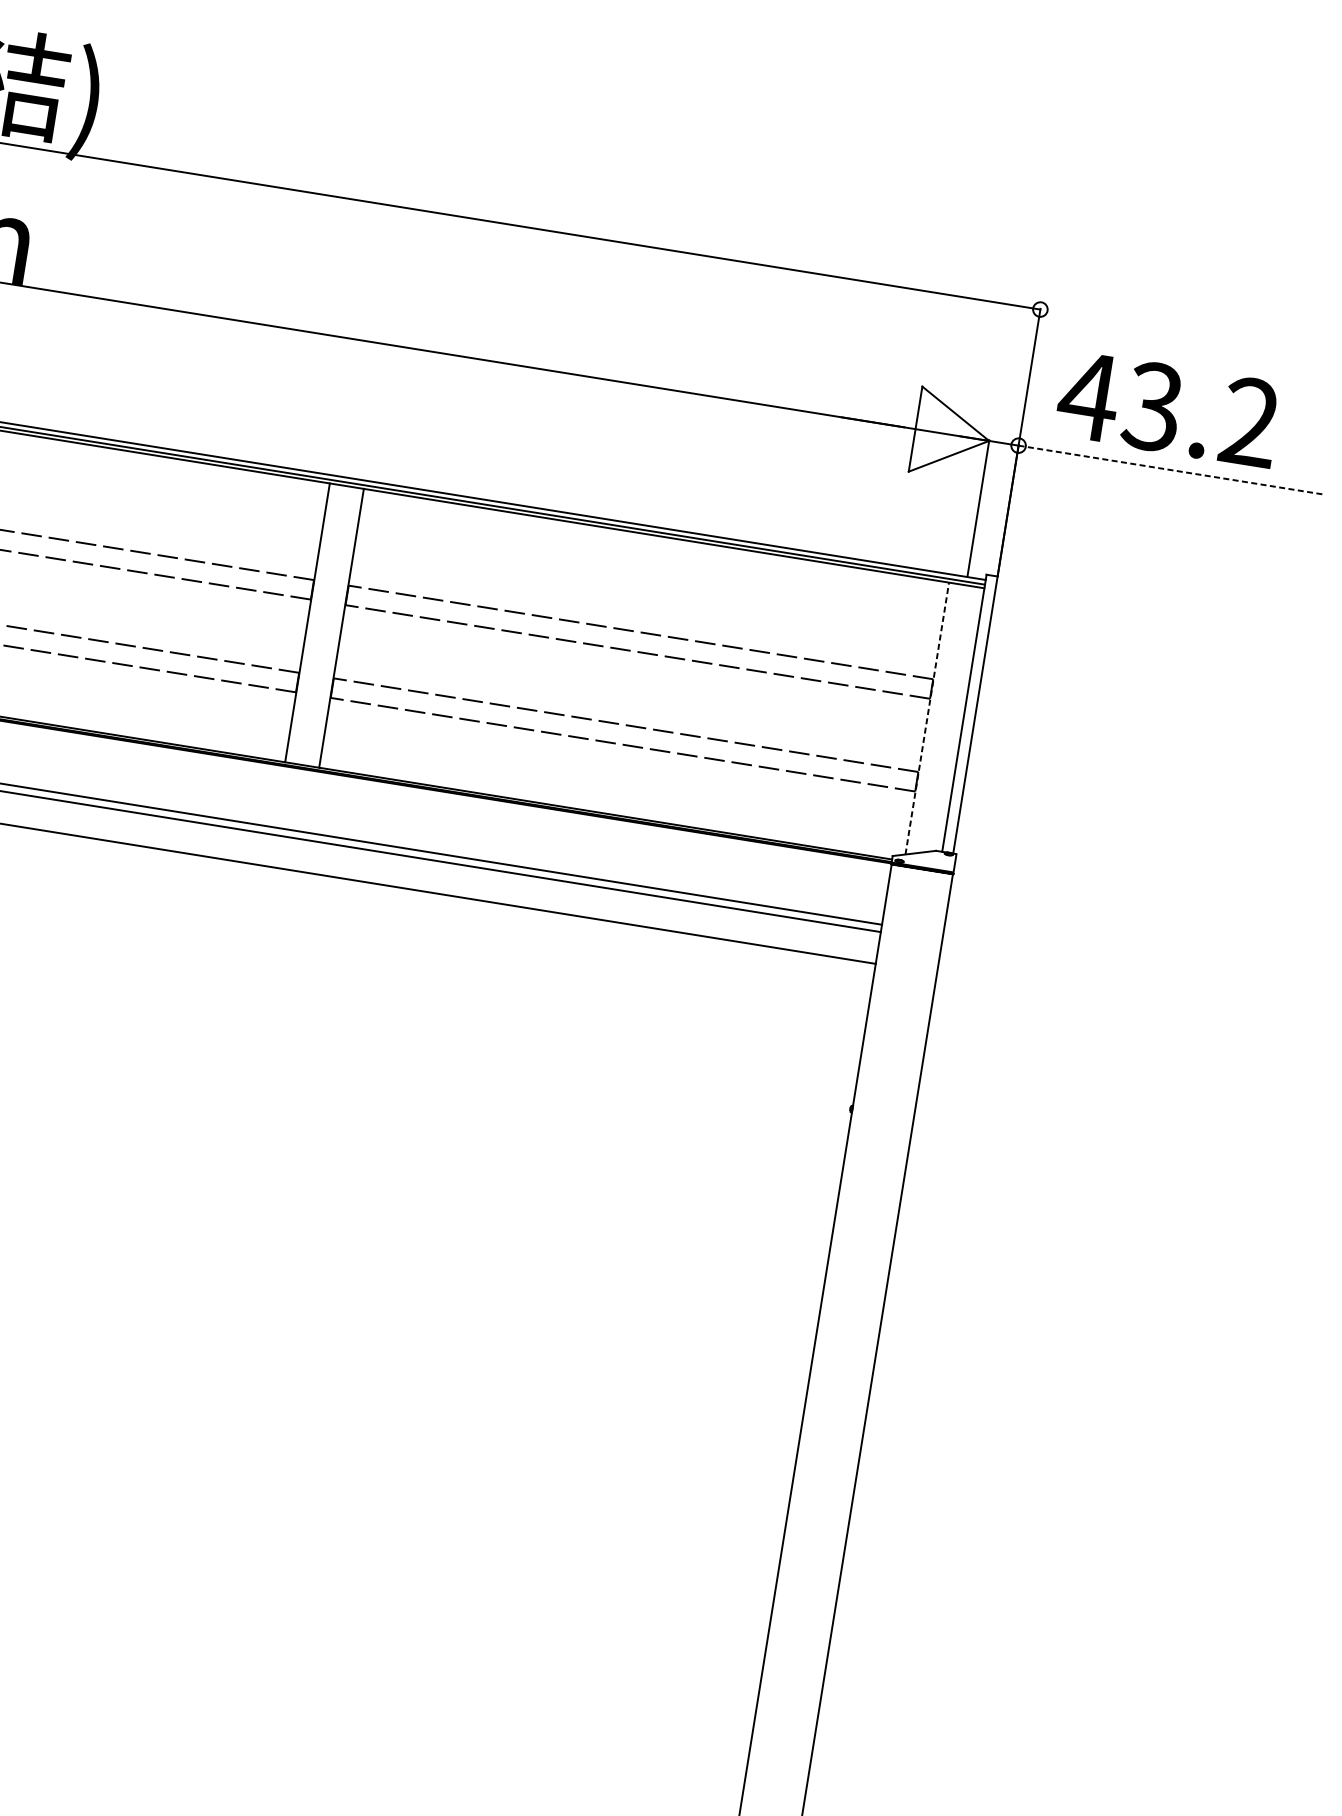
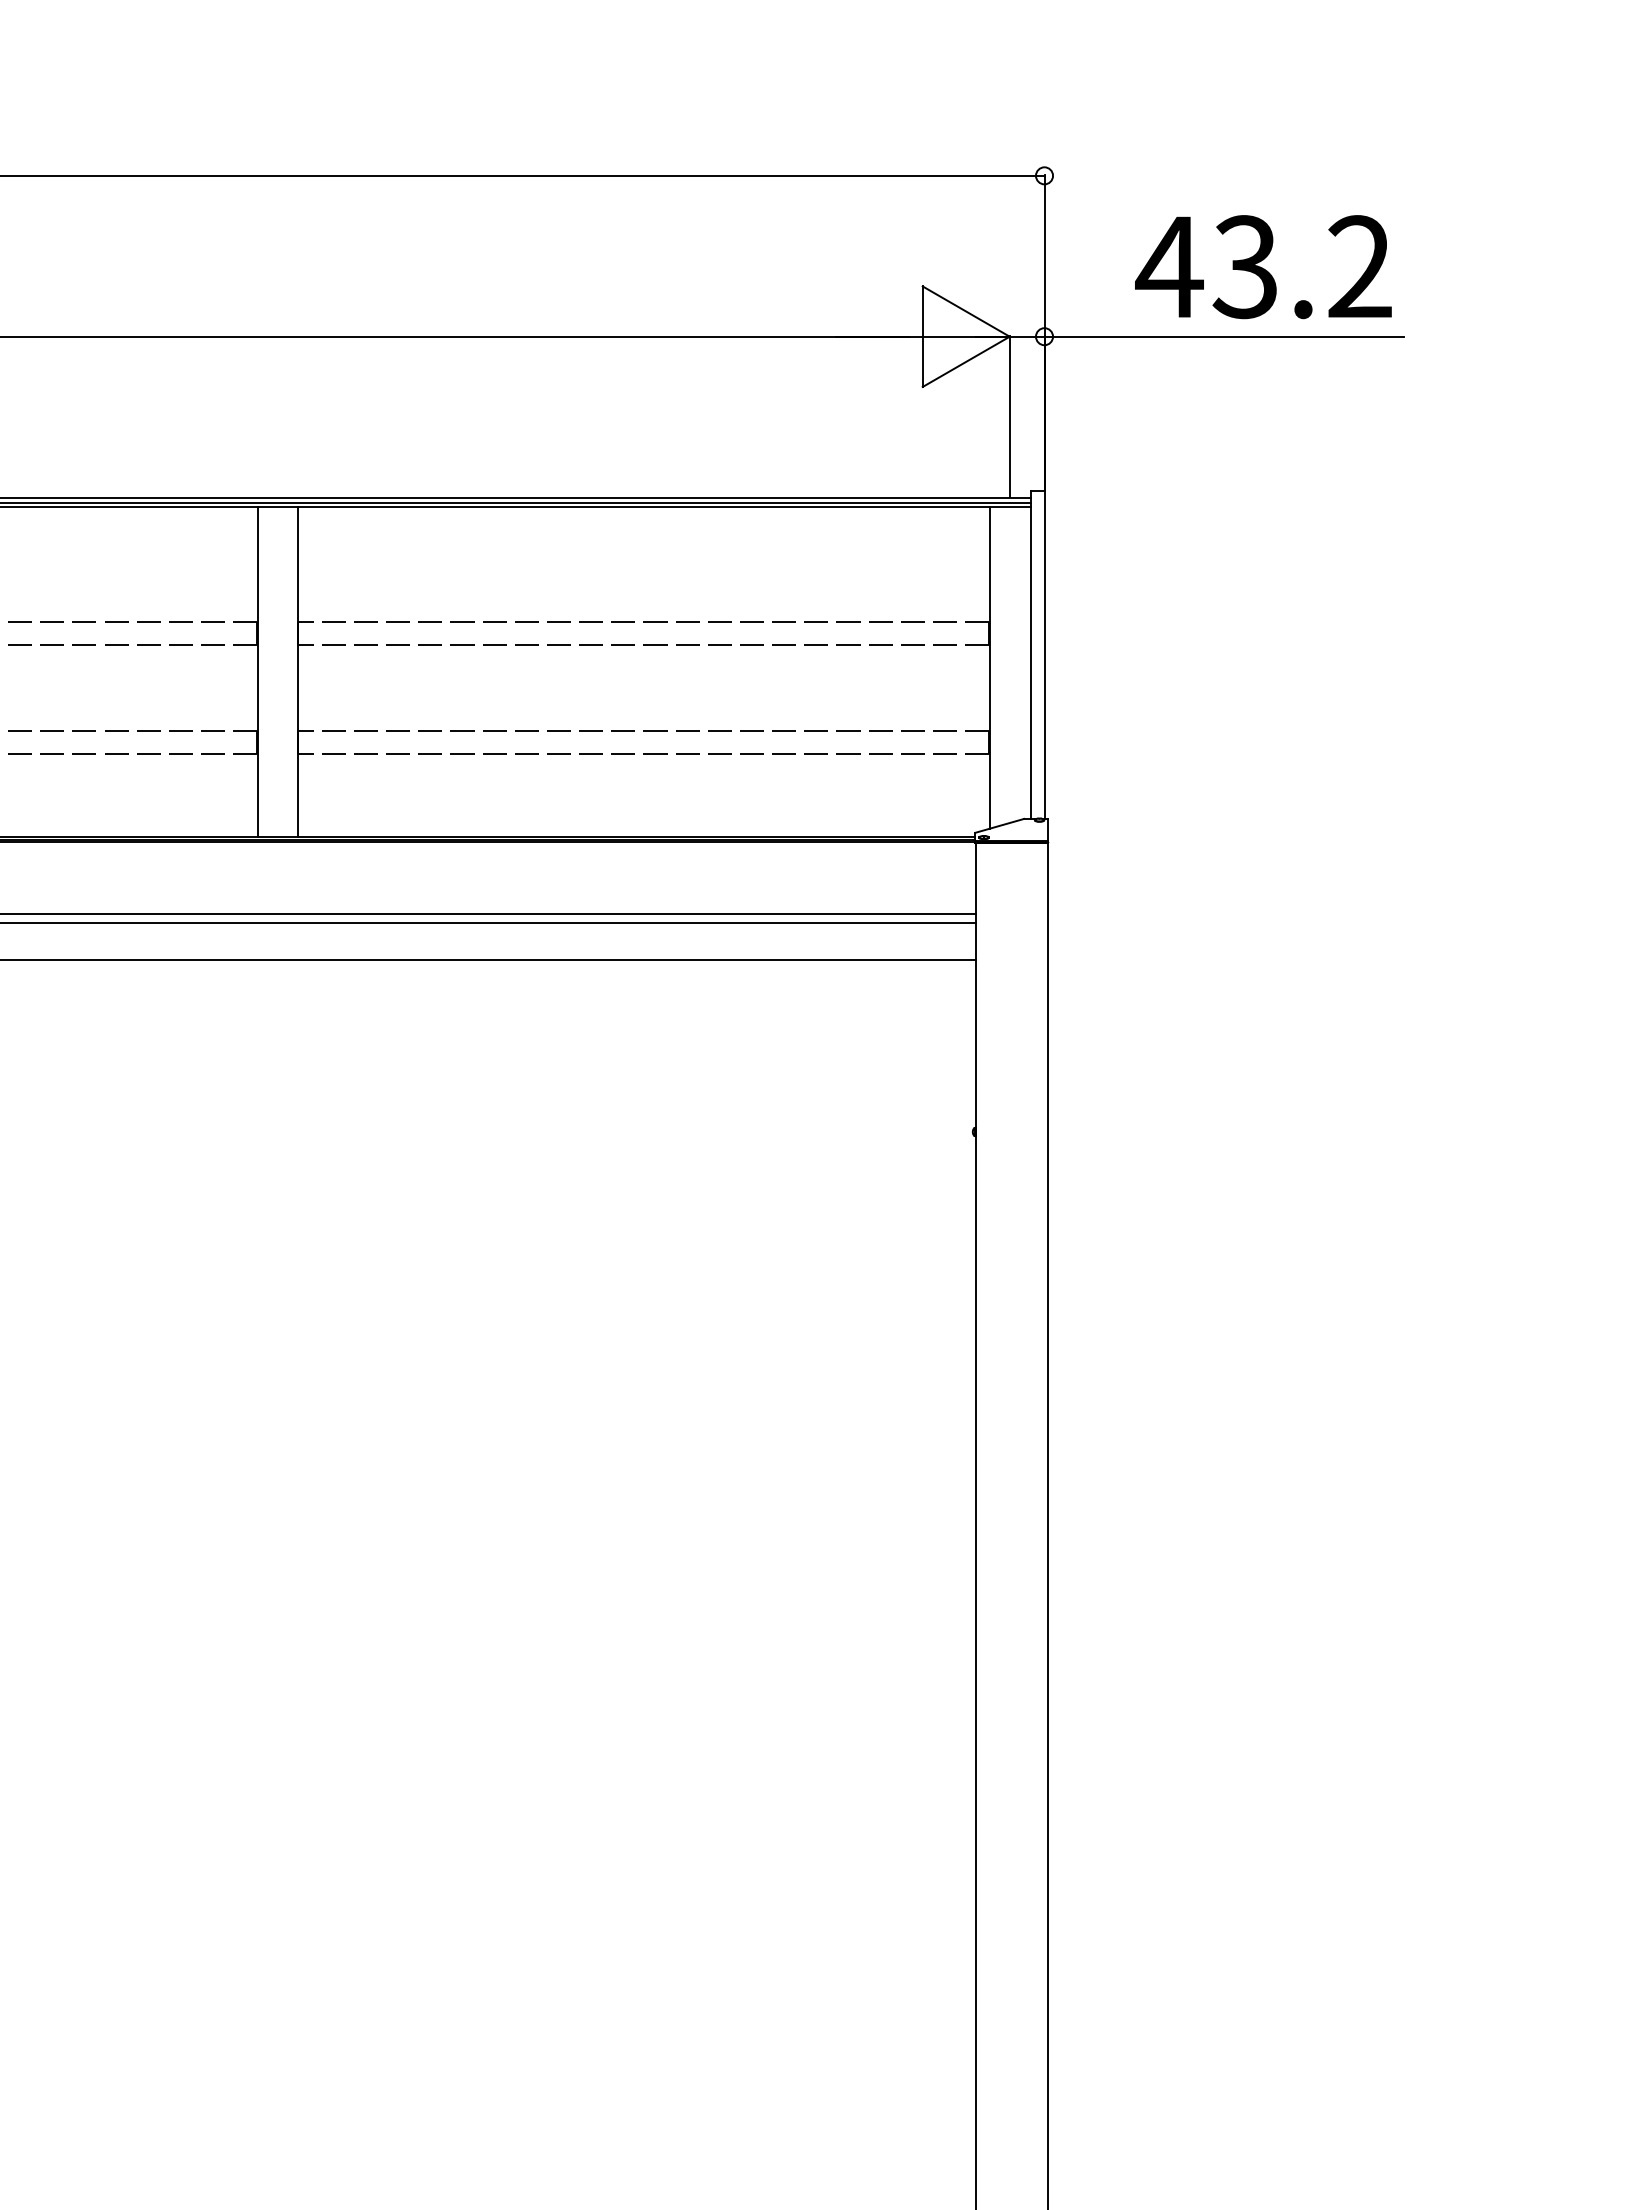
text: (1168, 409) -> (1263, 267), moved
line: (1170, 469) -> (1224, 336), dashed -> solid
line: (927, 718) -> (989, 668), dashed -> solid

